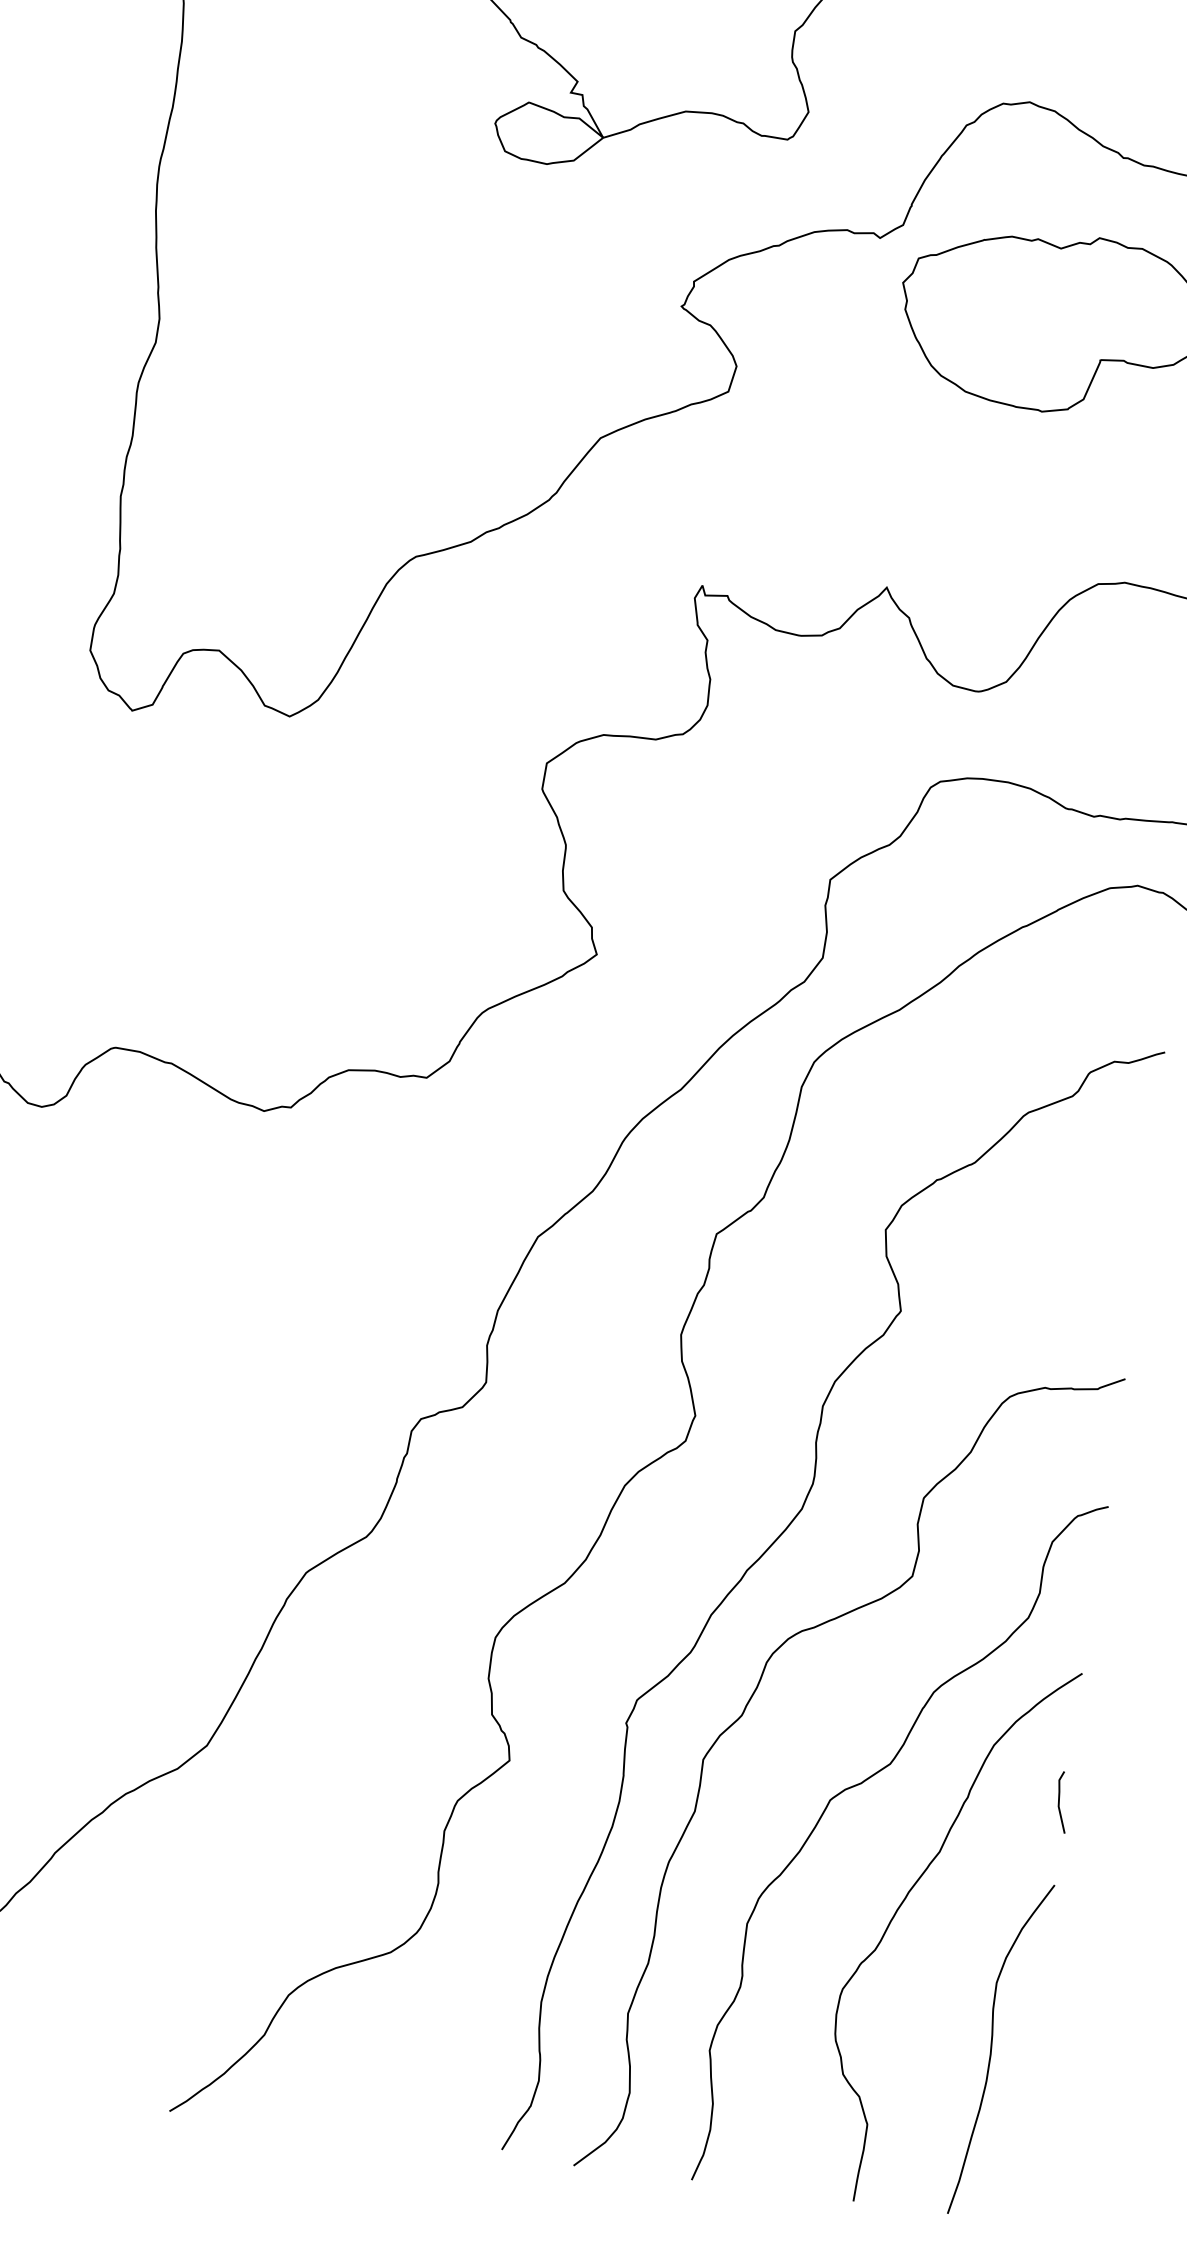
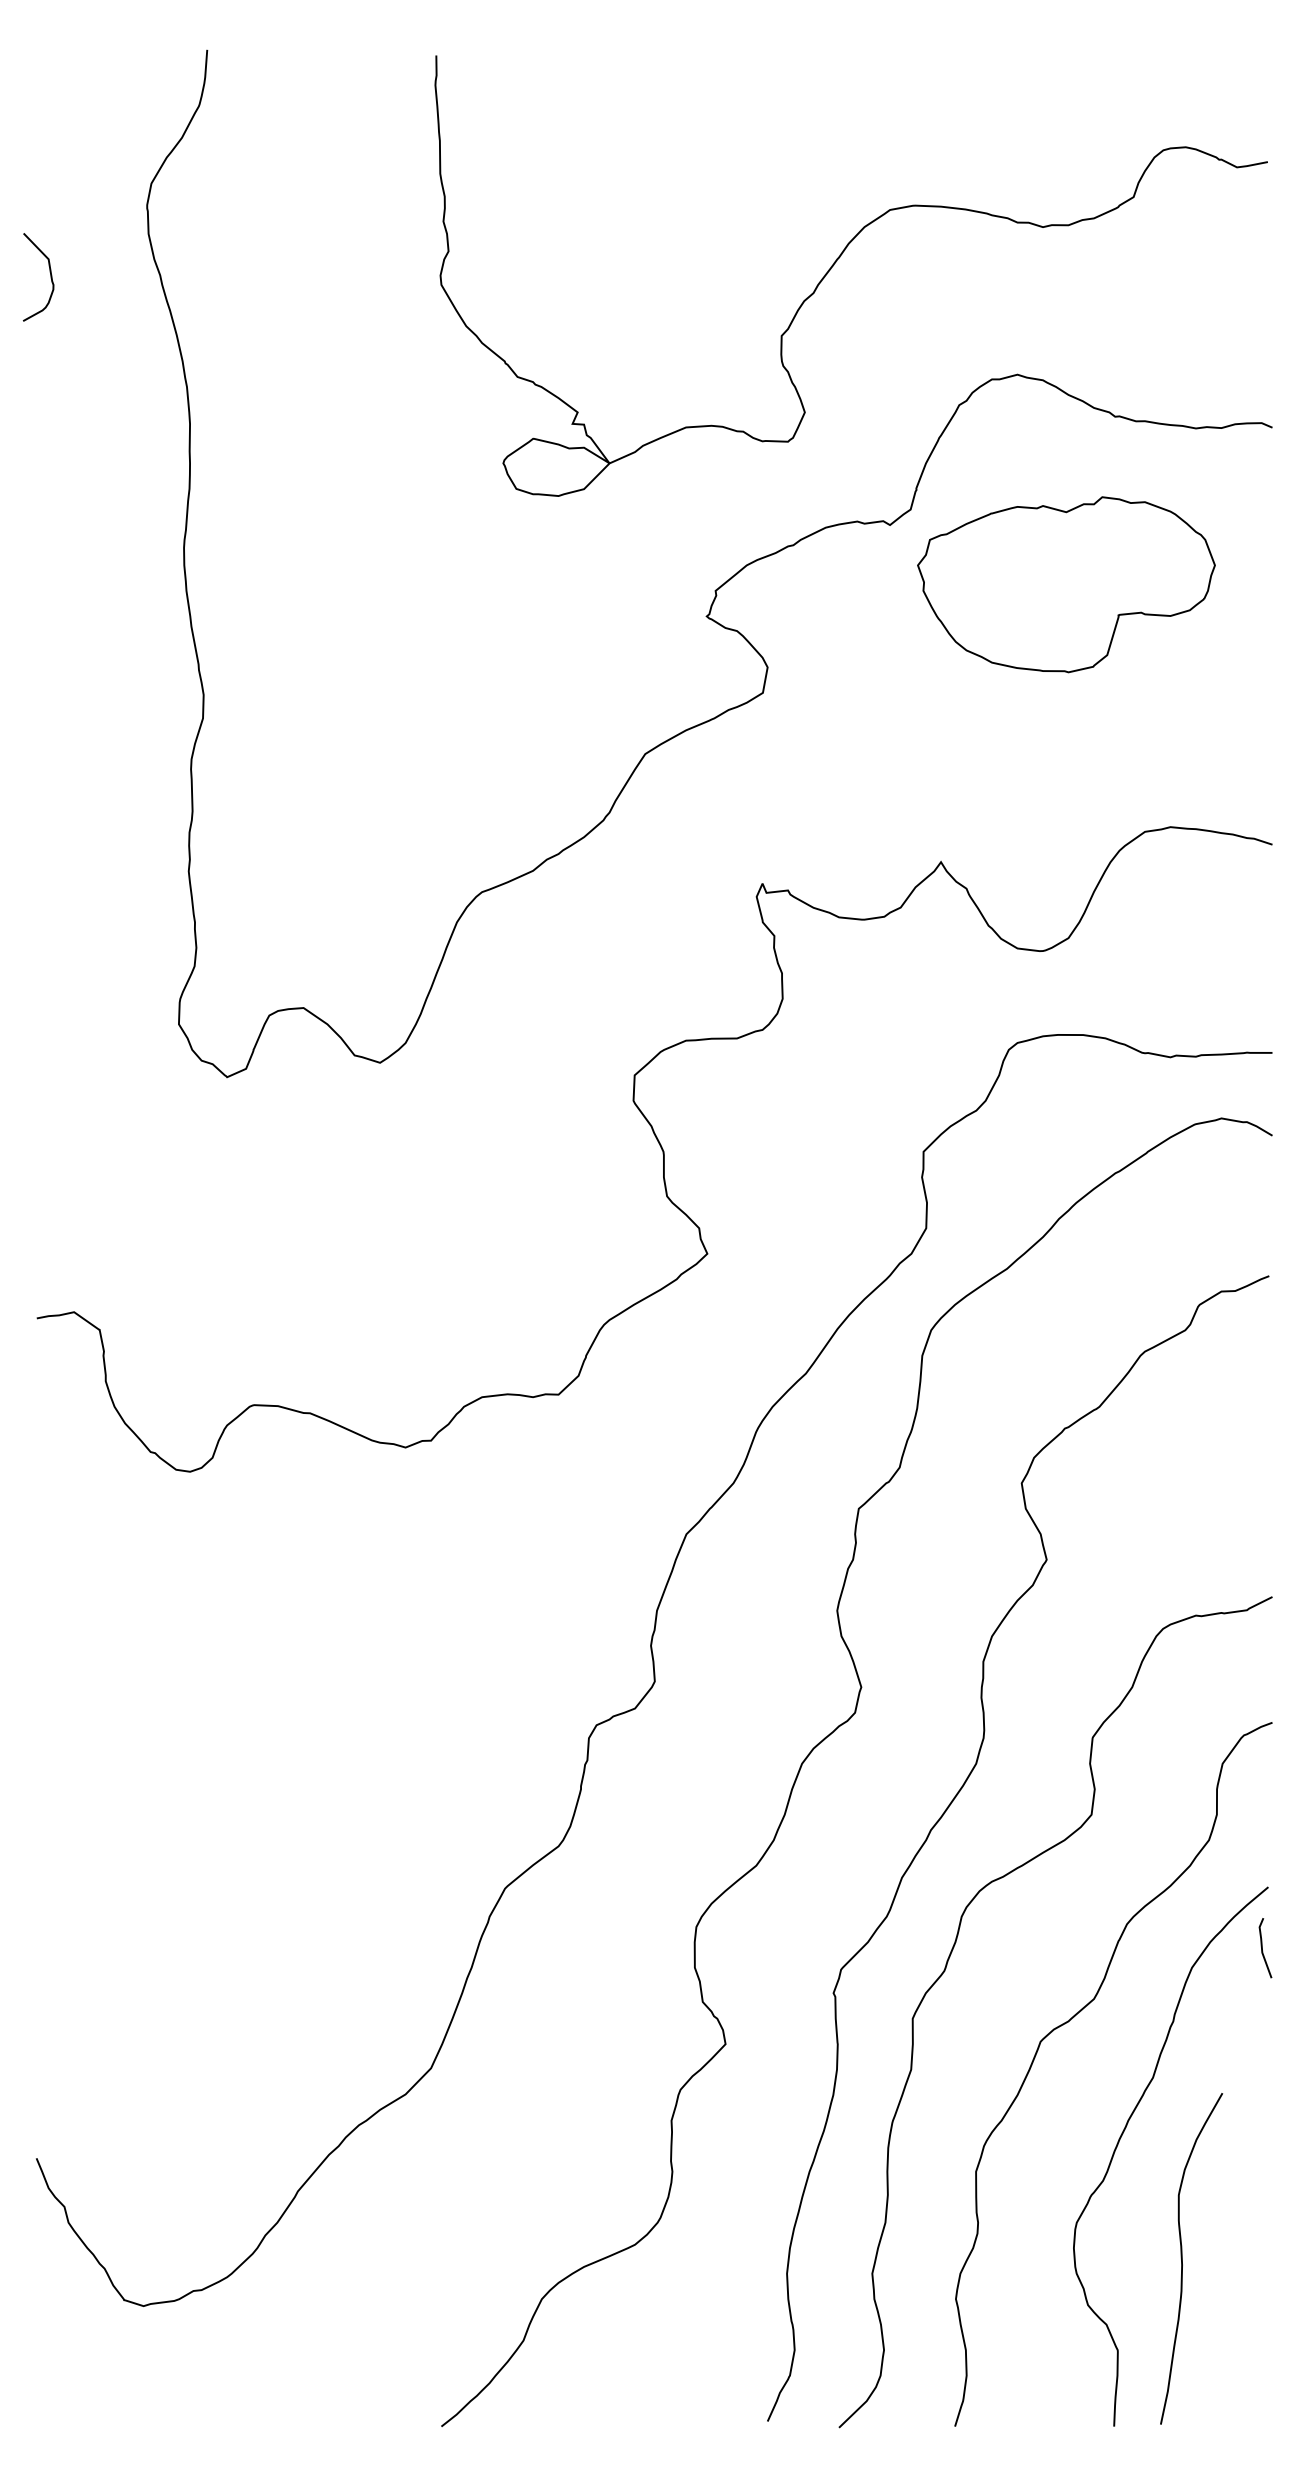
line: (1059, 1802) -> (1262, 1948), moved
curve: (991, 2047) -> (1182, 2258), moved

